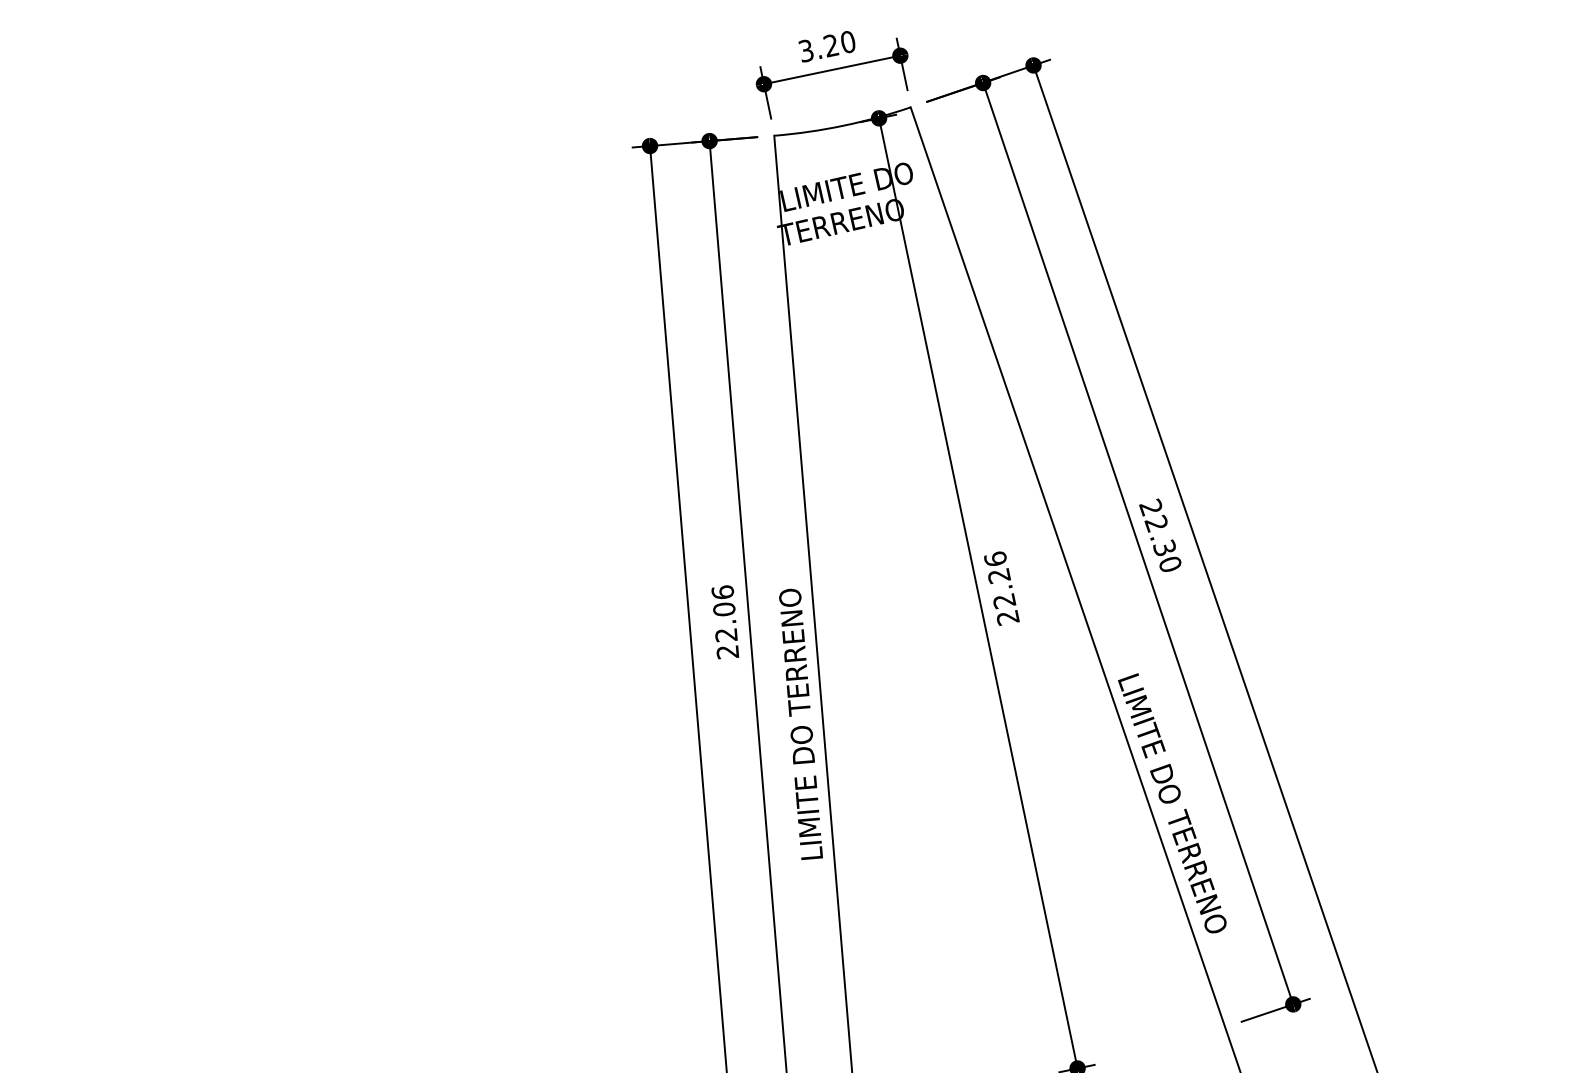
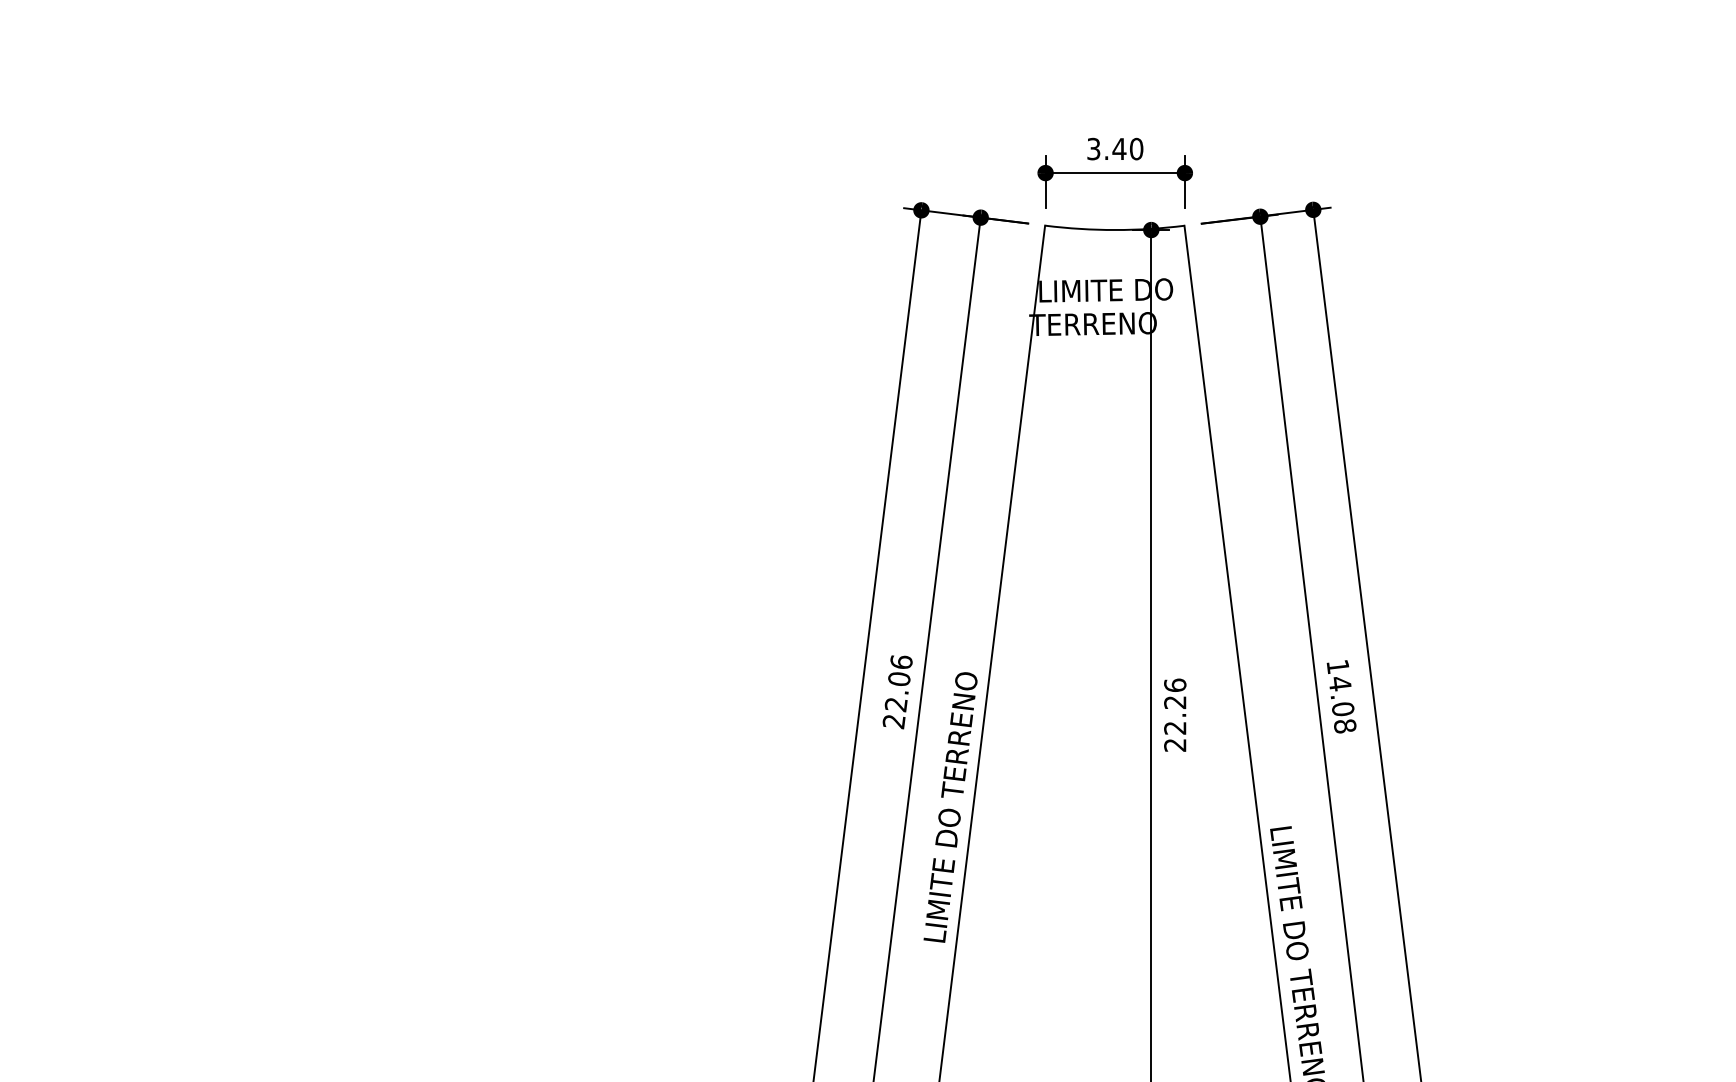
text: (831, 45) -> (1119, 148), 3.20 -> 3.40
text: (1160, 536) -> (1341, 696), 22.30 -> 14.08

